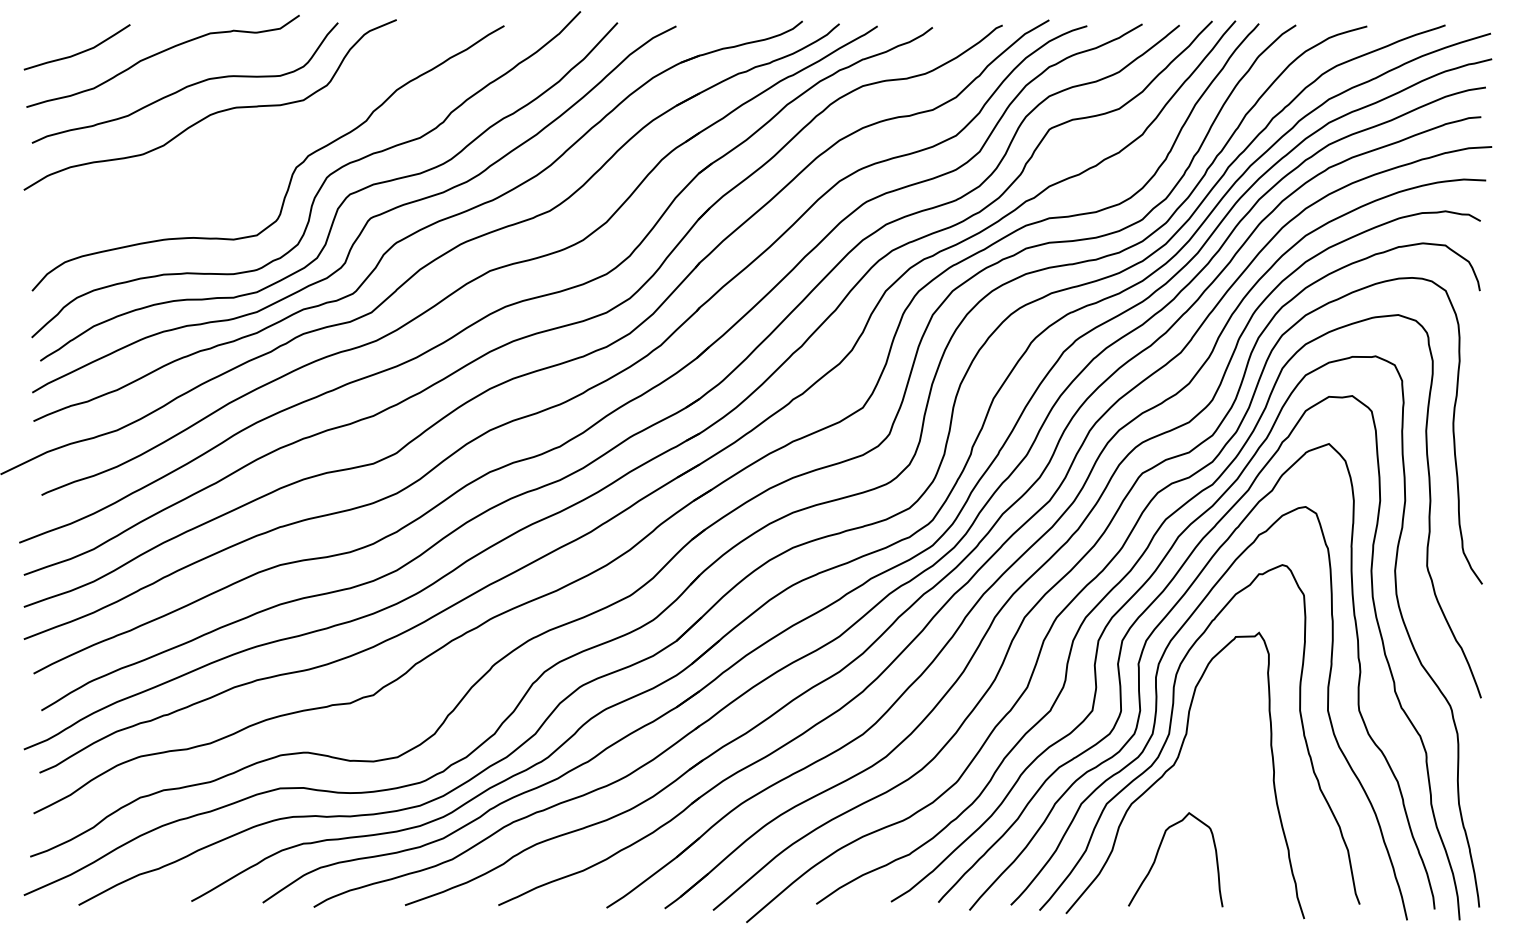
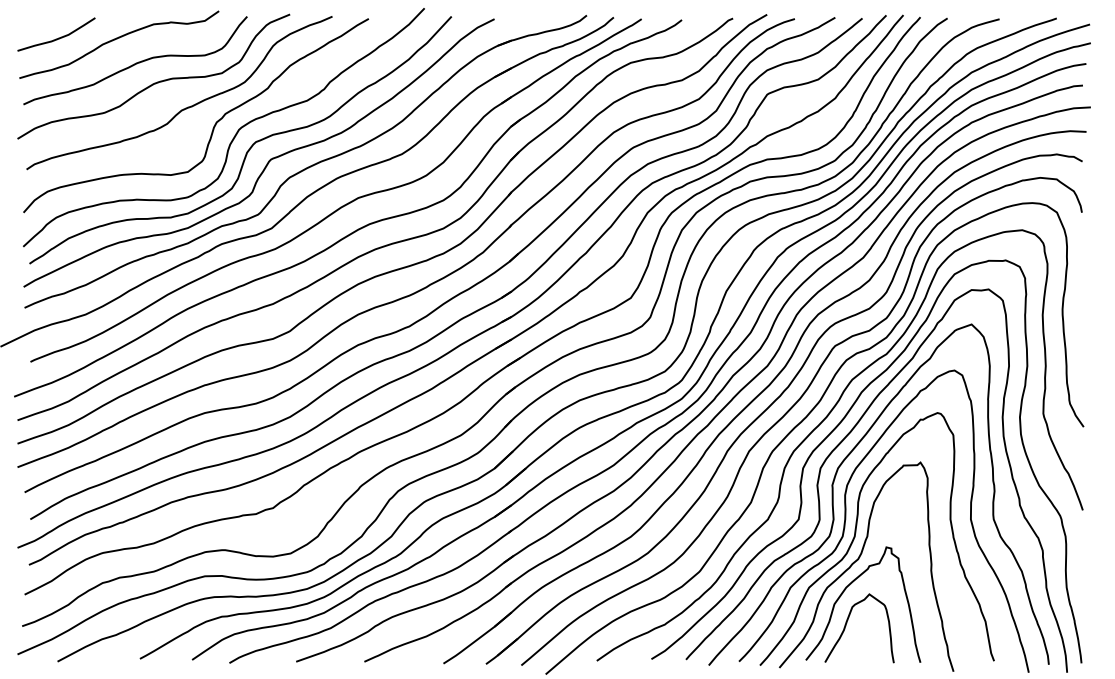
curve: (253, 147) -> (185, 107), added
curve: (1157, 806) -> (846, 589), added

